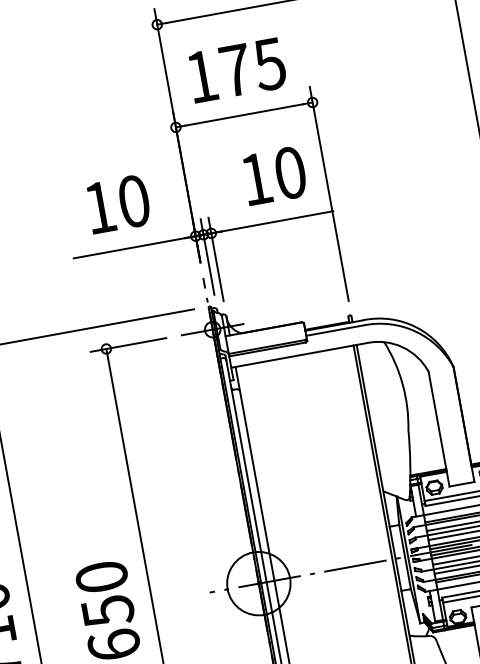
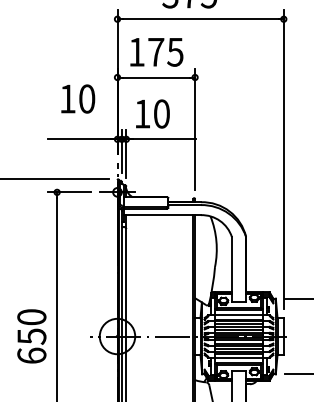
text: (273, 175) -> (152, 113), moved
text: (118, 203) -> (78, 98), moved

